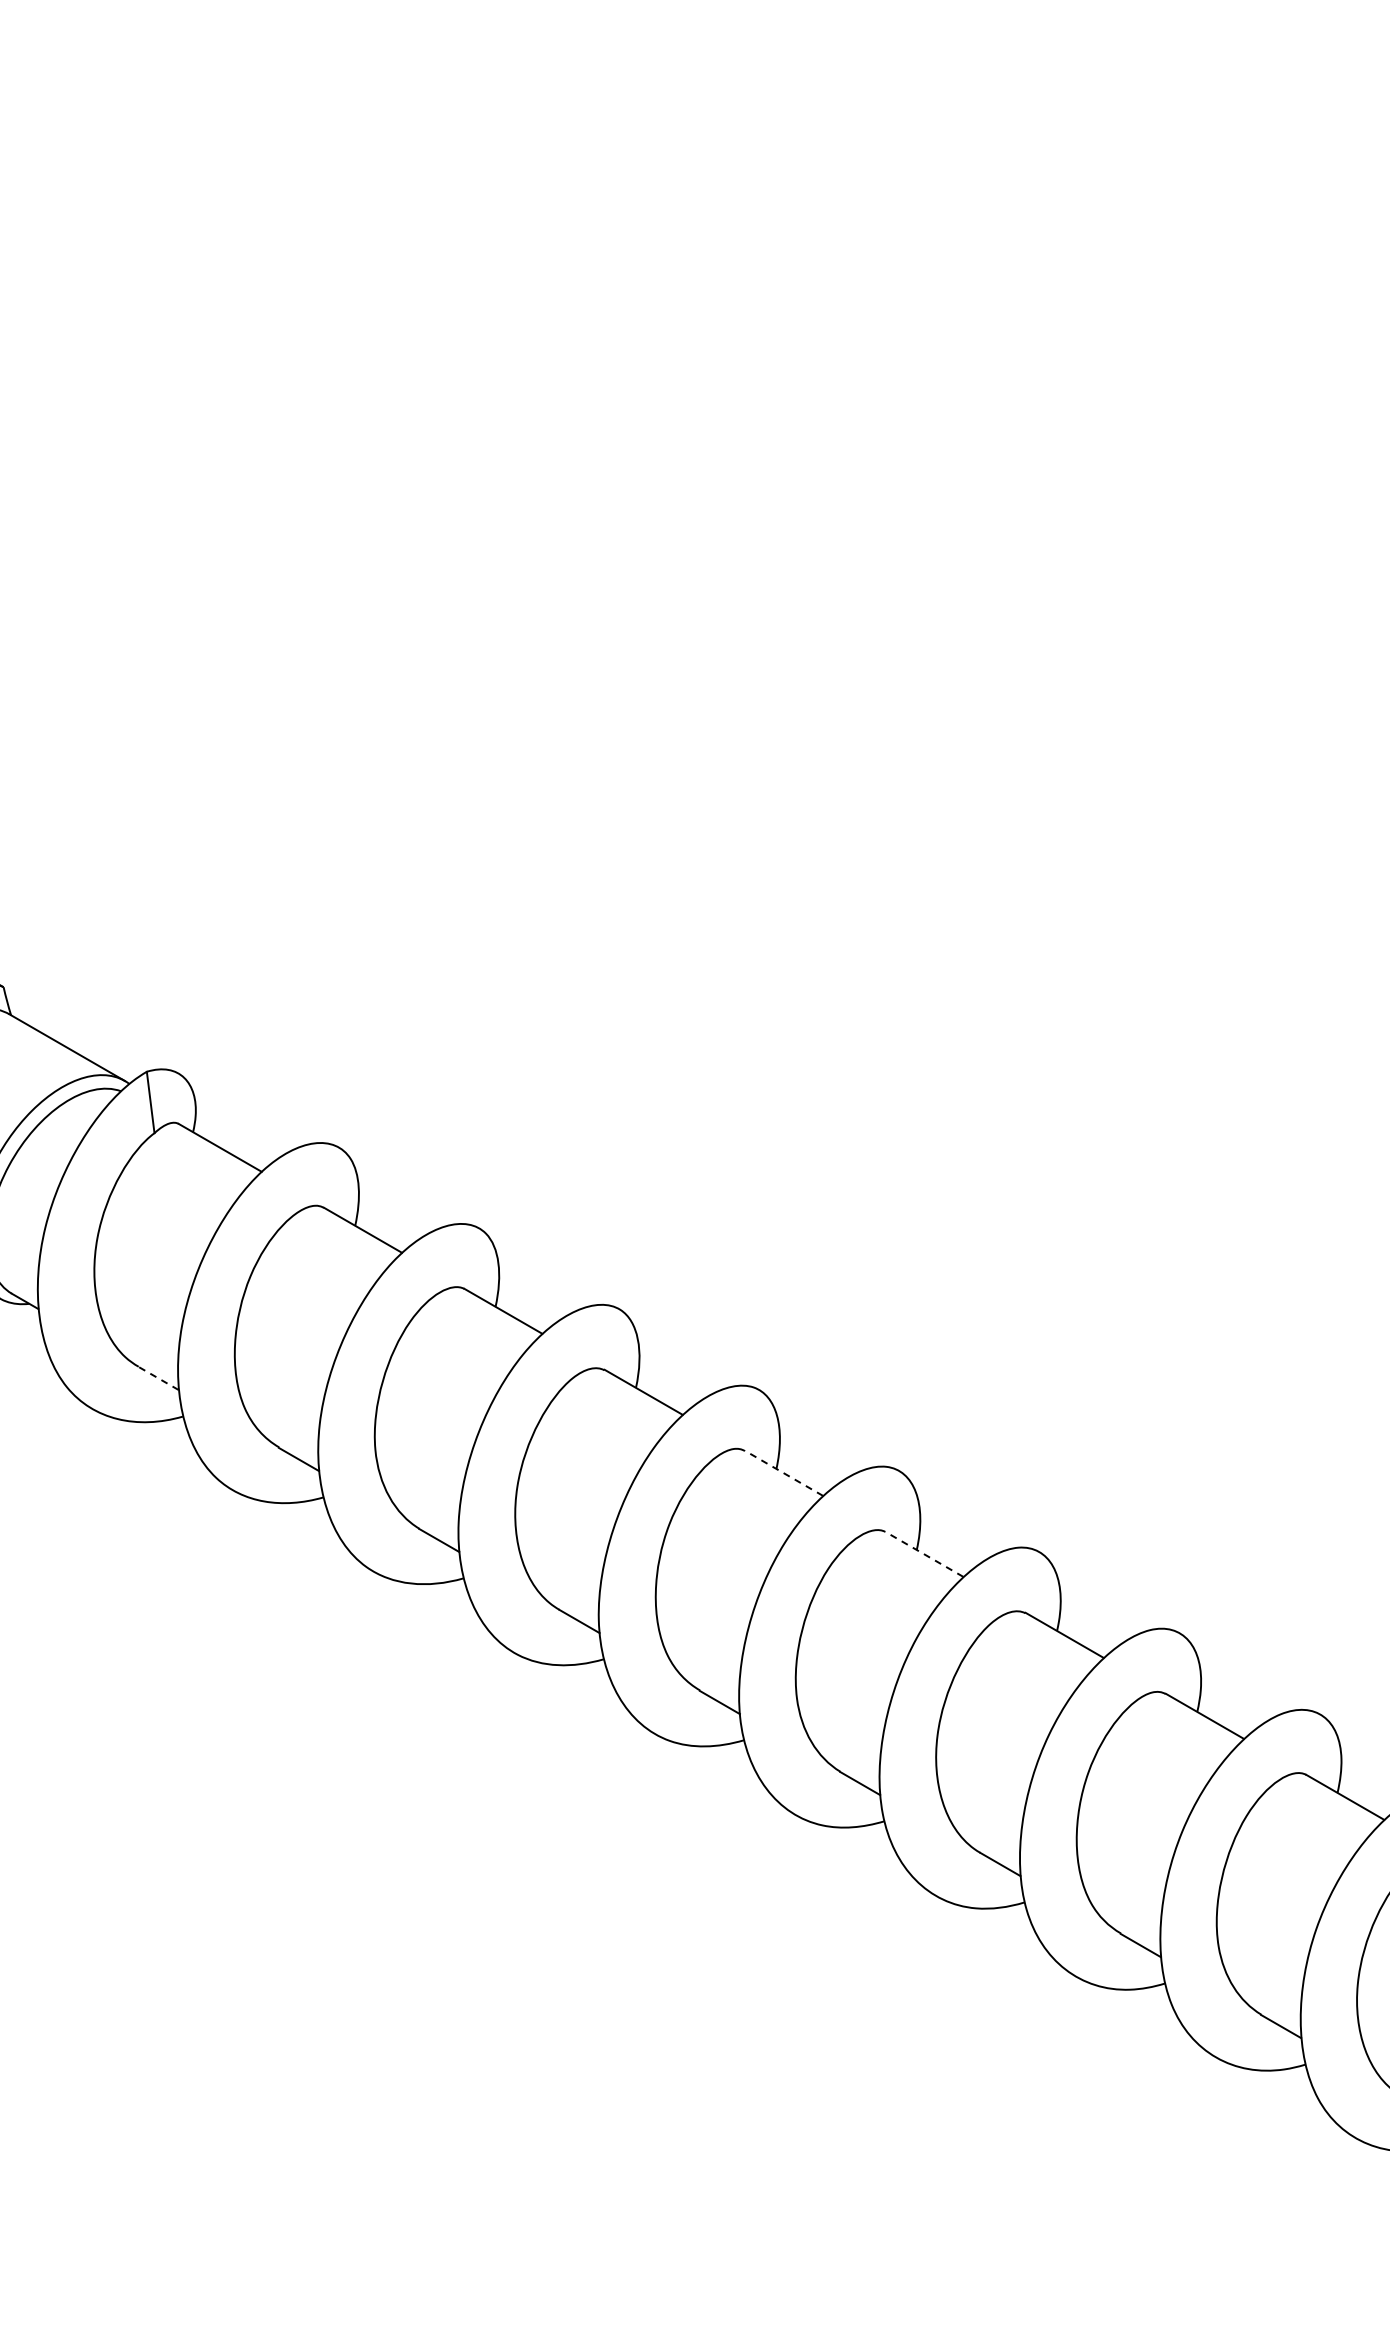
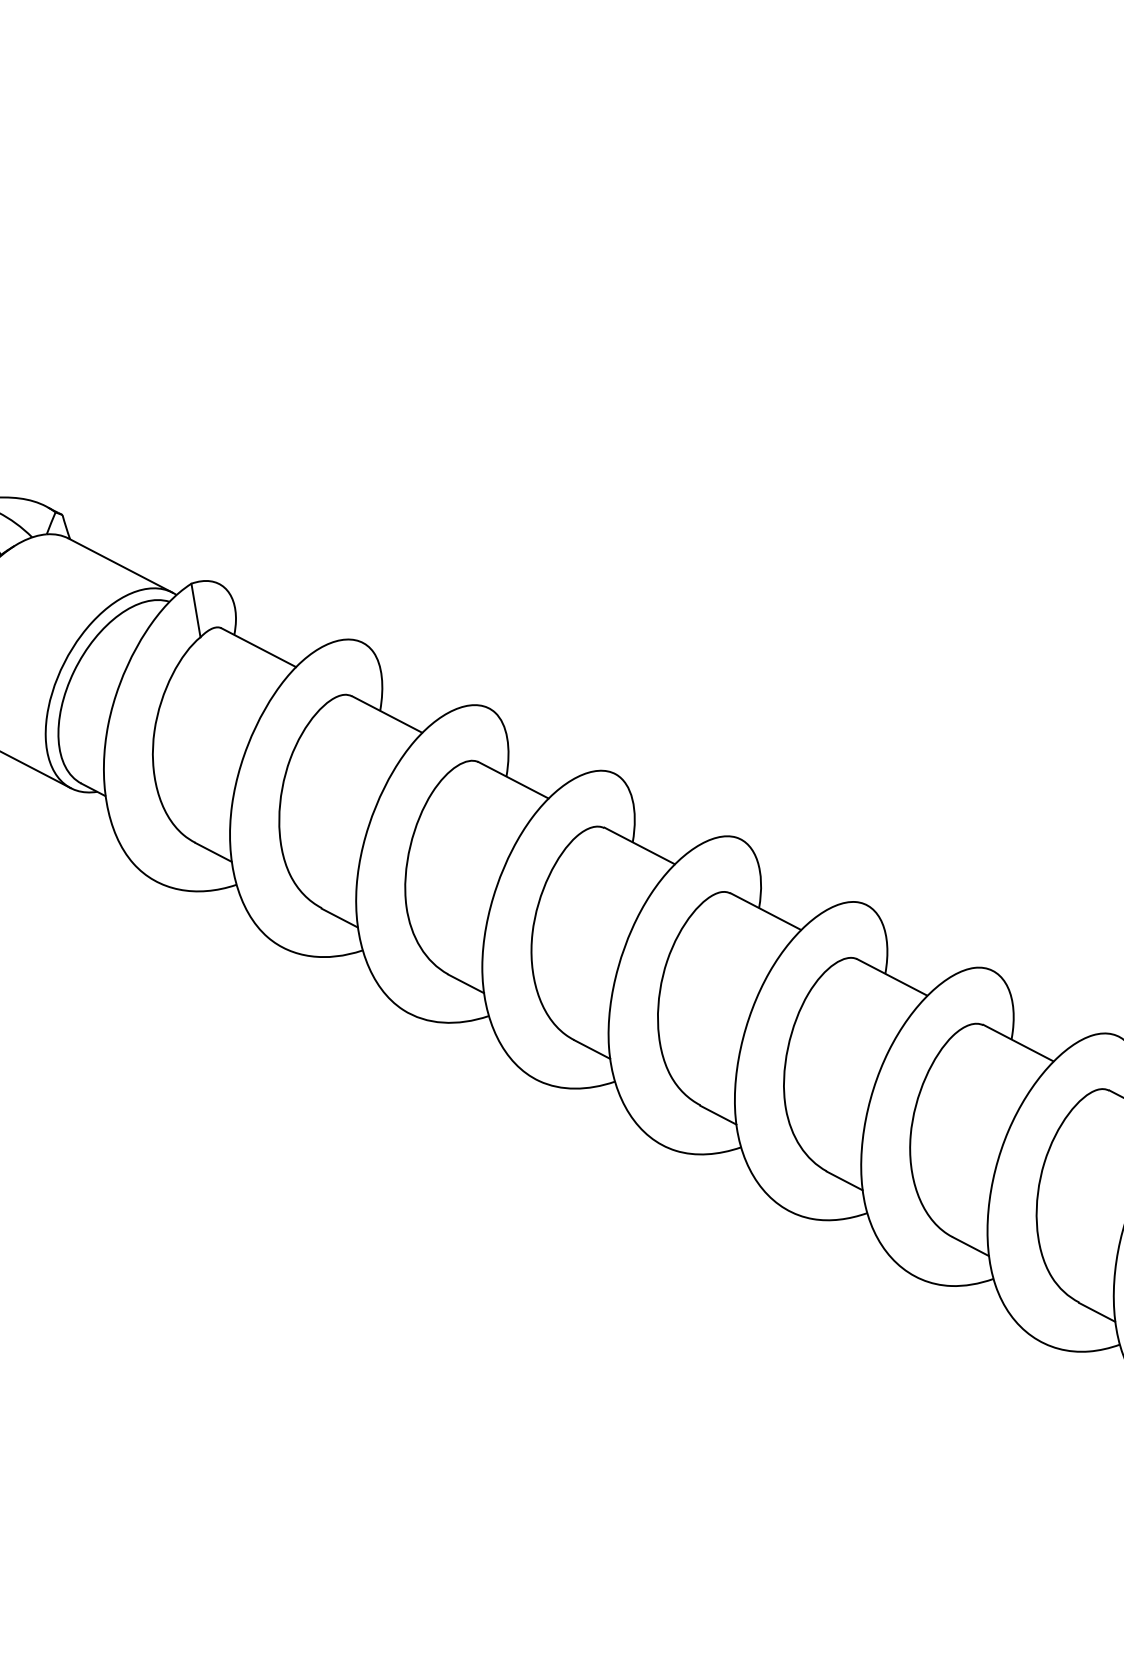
line: (158, 1378) -> (213, 852), dashed -> solid
line: (783, 1473) -> (765, 911), dashed -> solid
line: (923, 1554) -> (891, 977), dashed -> solid

